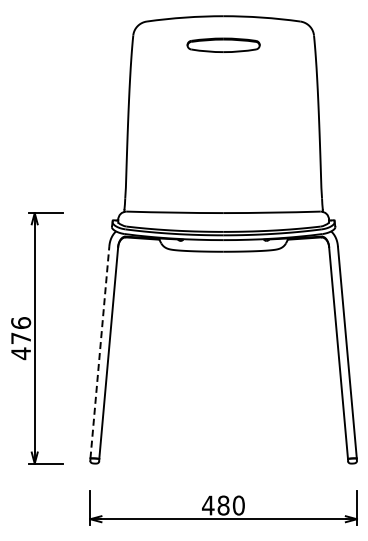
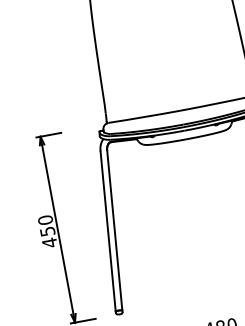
text: (21, 330) -> (46, 225), 476 -> 450
line: (99, 352) -> (107, 231), dashed -> solid

